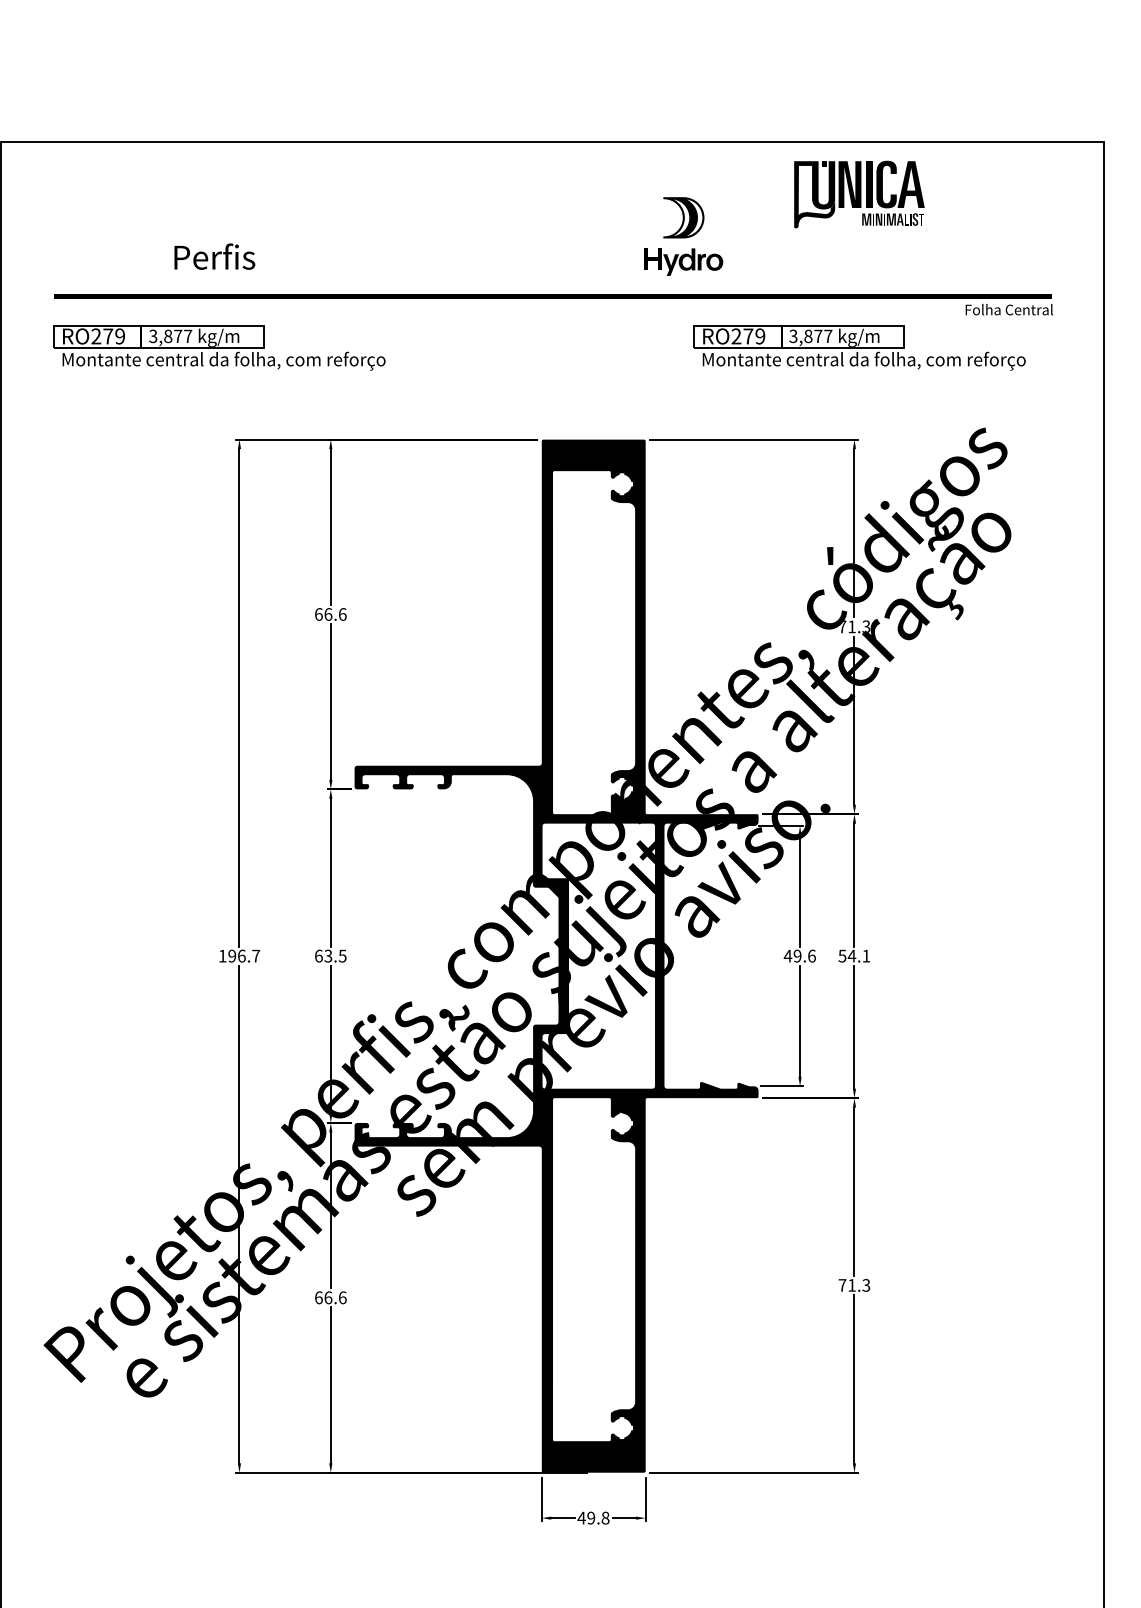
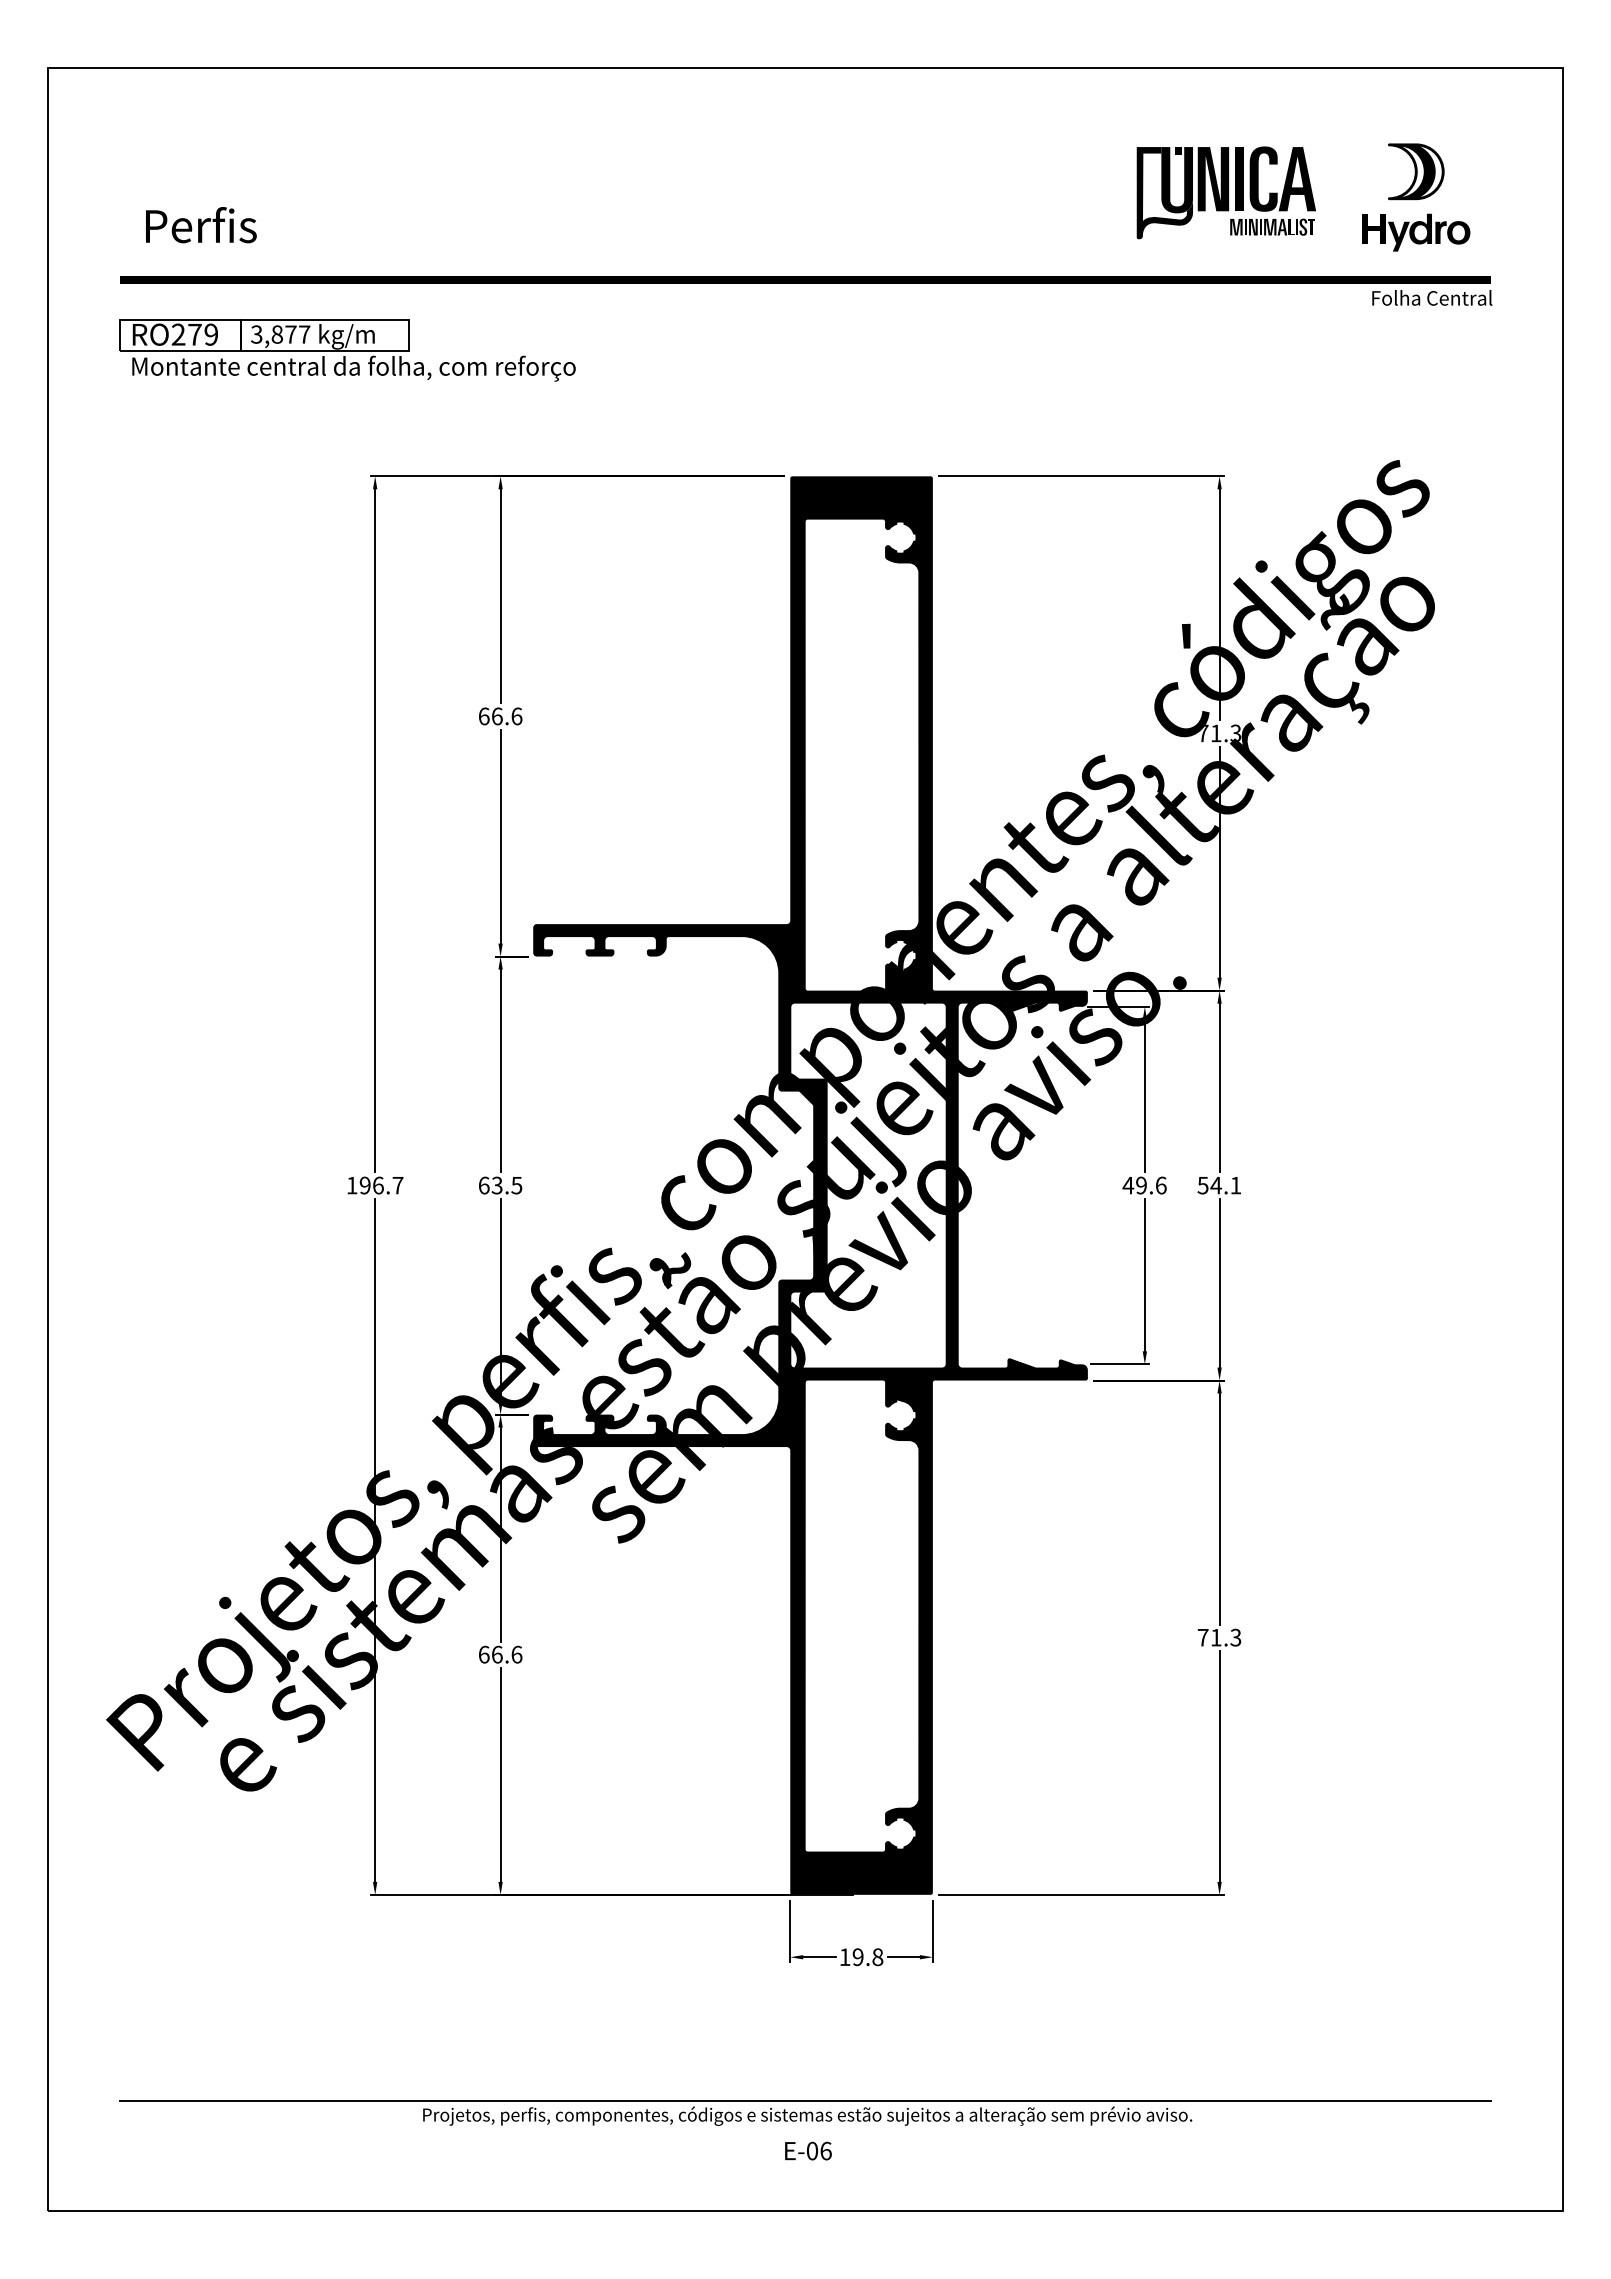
part: (858, 194) -> (1225, 192), moved
part: (683, 236) -> (1416, 197), moved
text: (214, 256) -> (201, 225), moved
part: (859, 347) -> (1226, 350), removed
text: (581, 1517) -> (844, 1956), 49.8 -> 19.8

